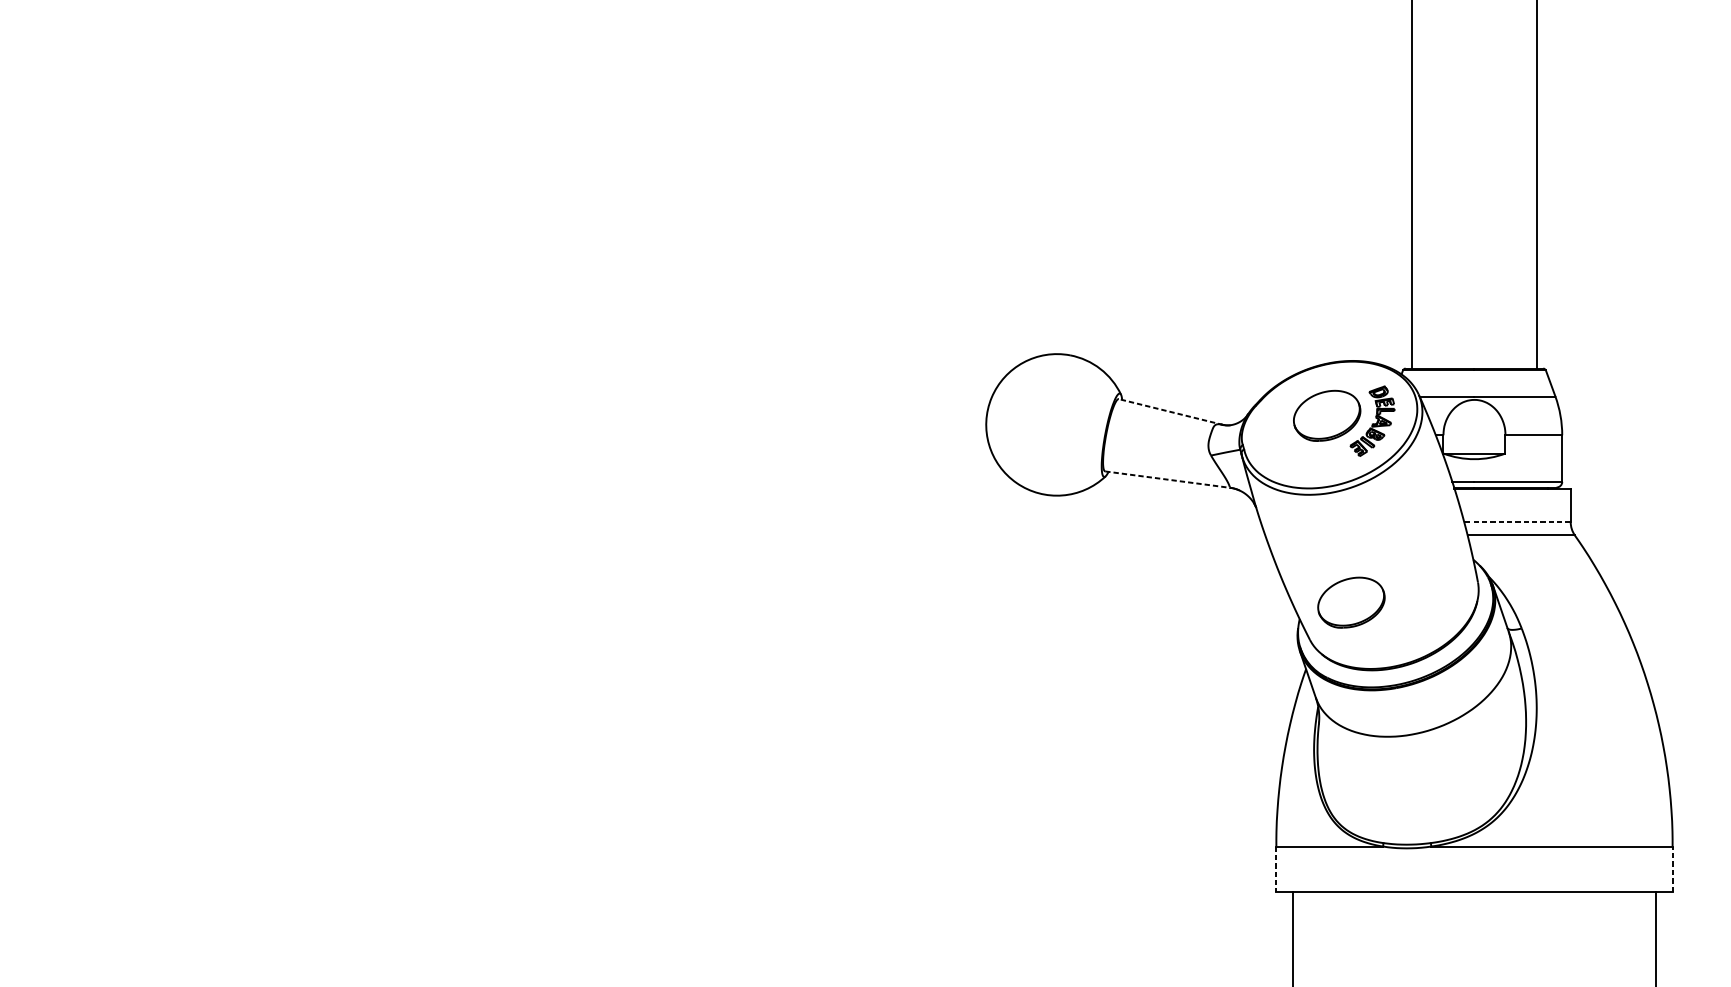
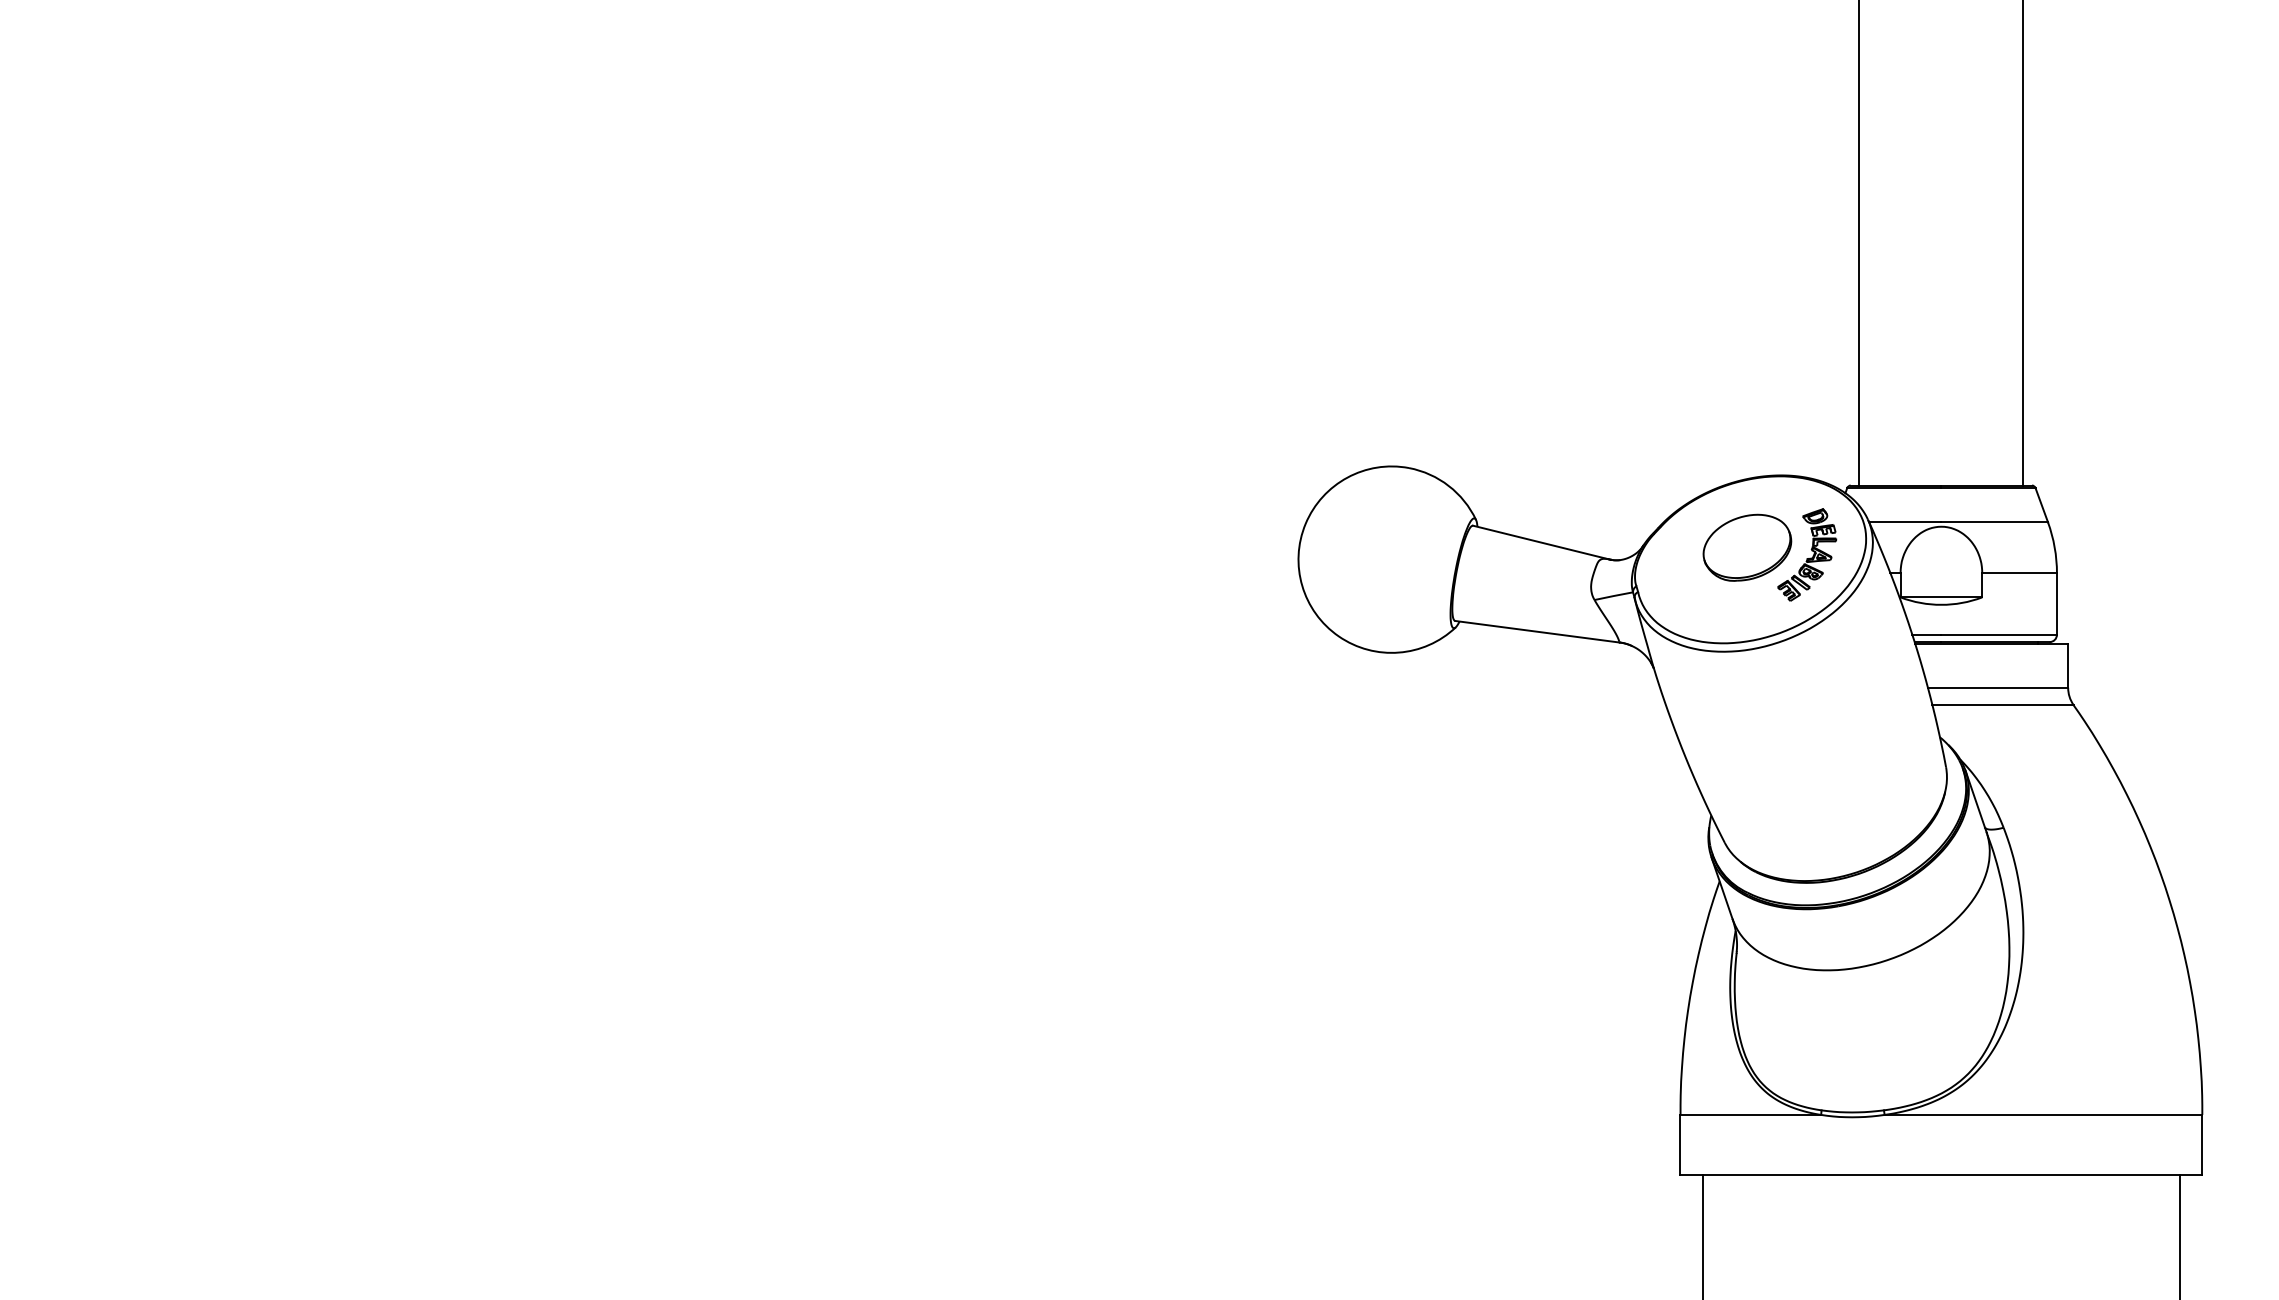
line: (1170, 411) -> (1541, 542), dashed -> solid
line: (1167, 479) -> (1537, 631), dashed -> solid
line: (1517, 521) -> (1997, 687), dashed -> solid
part: (1351, 602) -> (1779, 793), removed
line: (1276, 869) -> (1680, 1144), dashed -> solid
line: (1672, 869) -> (2202, 1144), dashed -> solid

